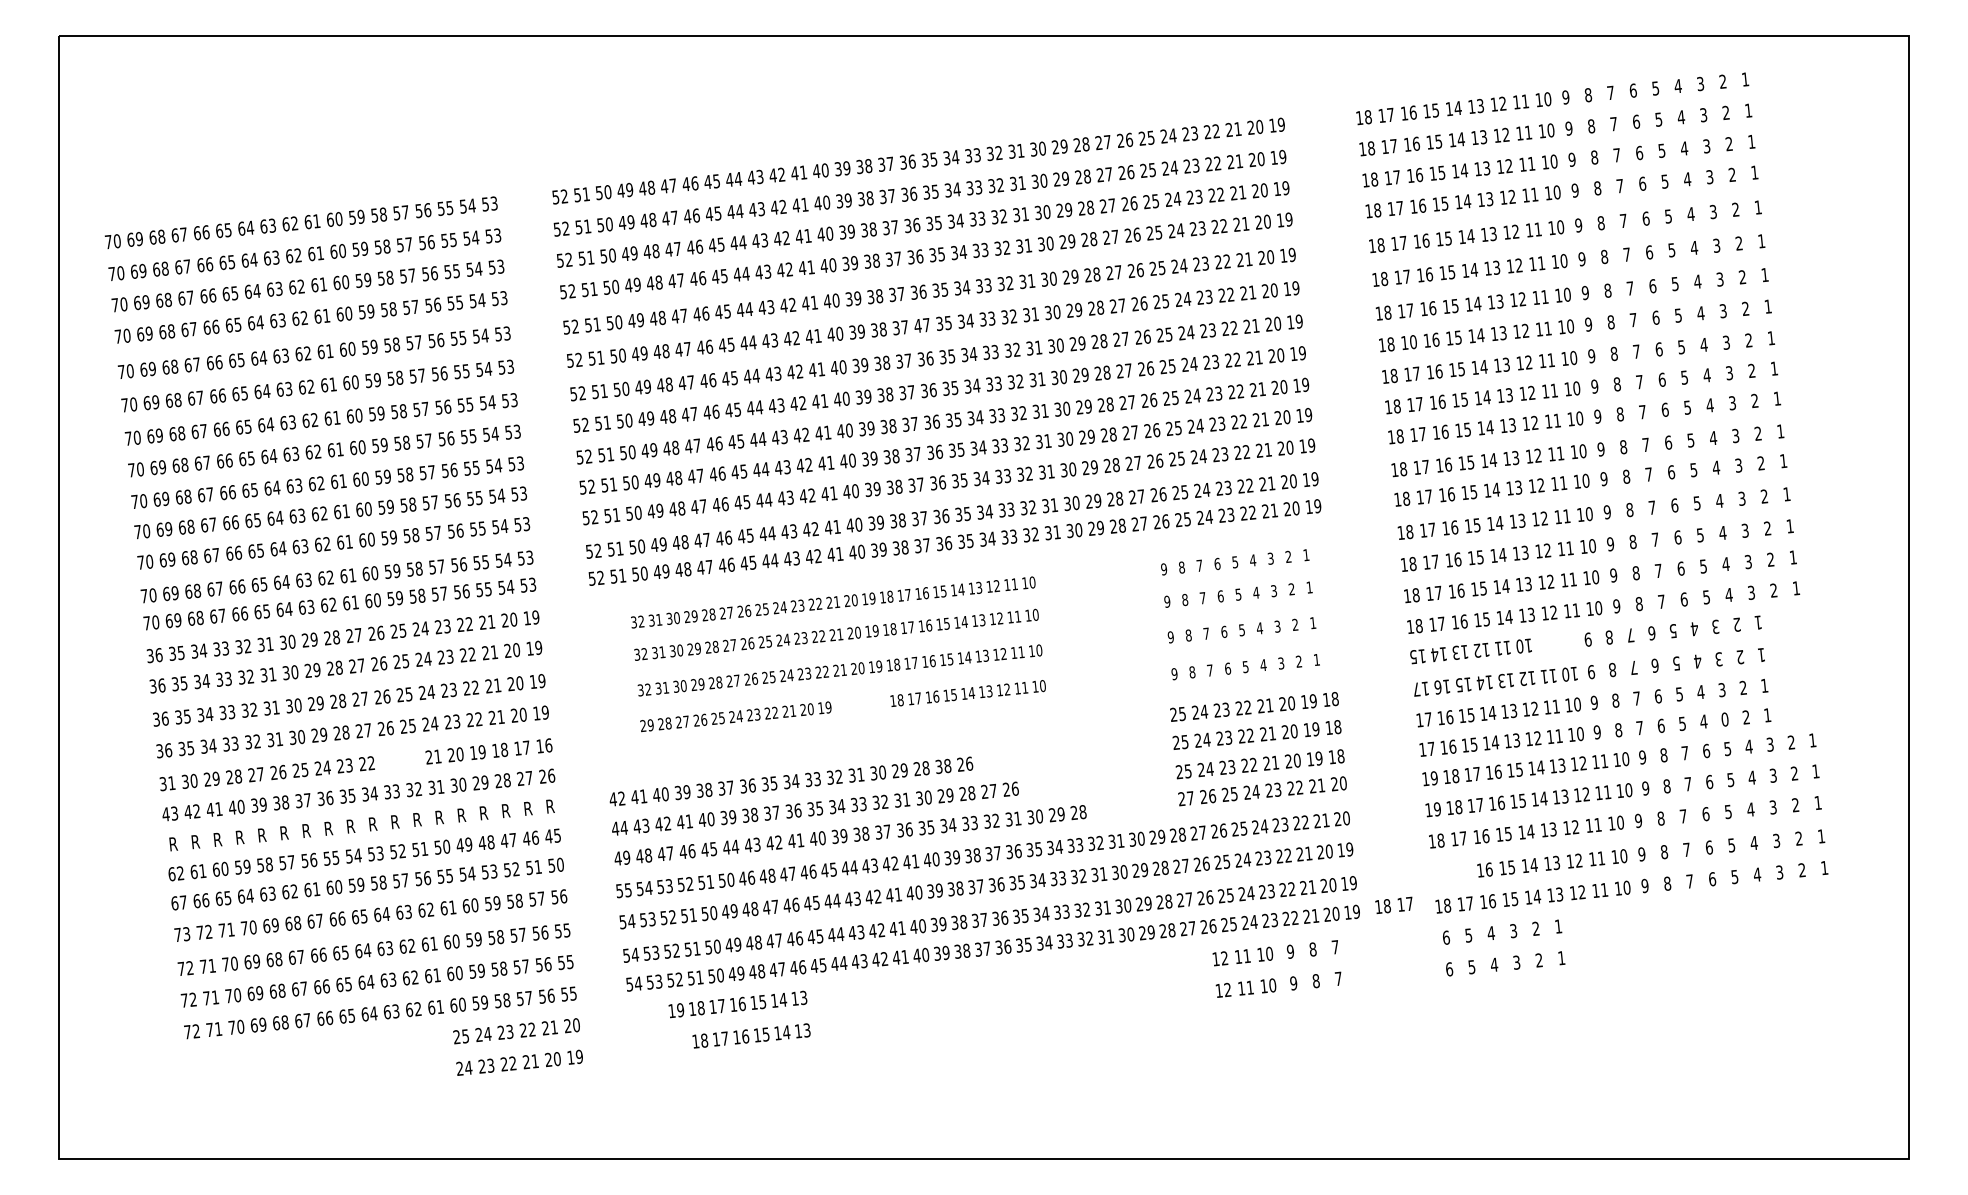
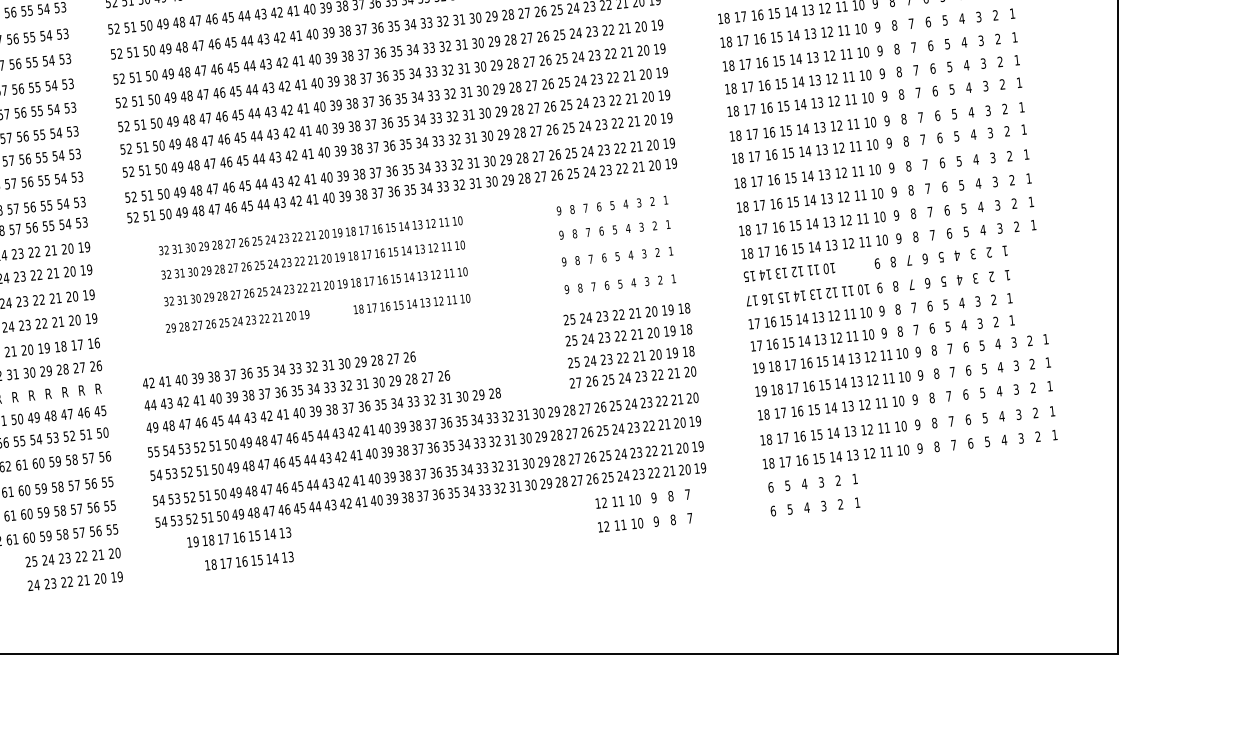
text: (922, 325) -> (377, 27), 47 -> 36
text: (1412, 342) -> (745, 40), 10 -> 17
text: (1724, 719) -> (979, 323), 0 -> 3
text: (943, 766) -> (393, 358), 38 -> 27
text: (751, 877) -> (249, 442), 46 -> 49
text: (1393, 904) -> (774, 438), moved

